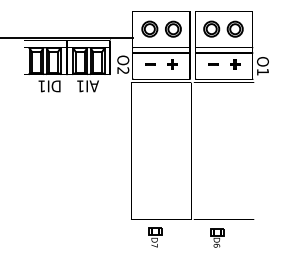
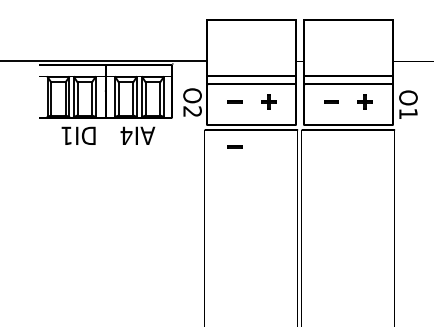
part: (161, 28) -> (251, 46), removed
part: (223, 28) -> (347, 46), removed
text: (80, 86) -> (126, 136), AI1 -> AI4
part: (150, 93) -> (234, 146), added

